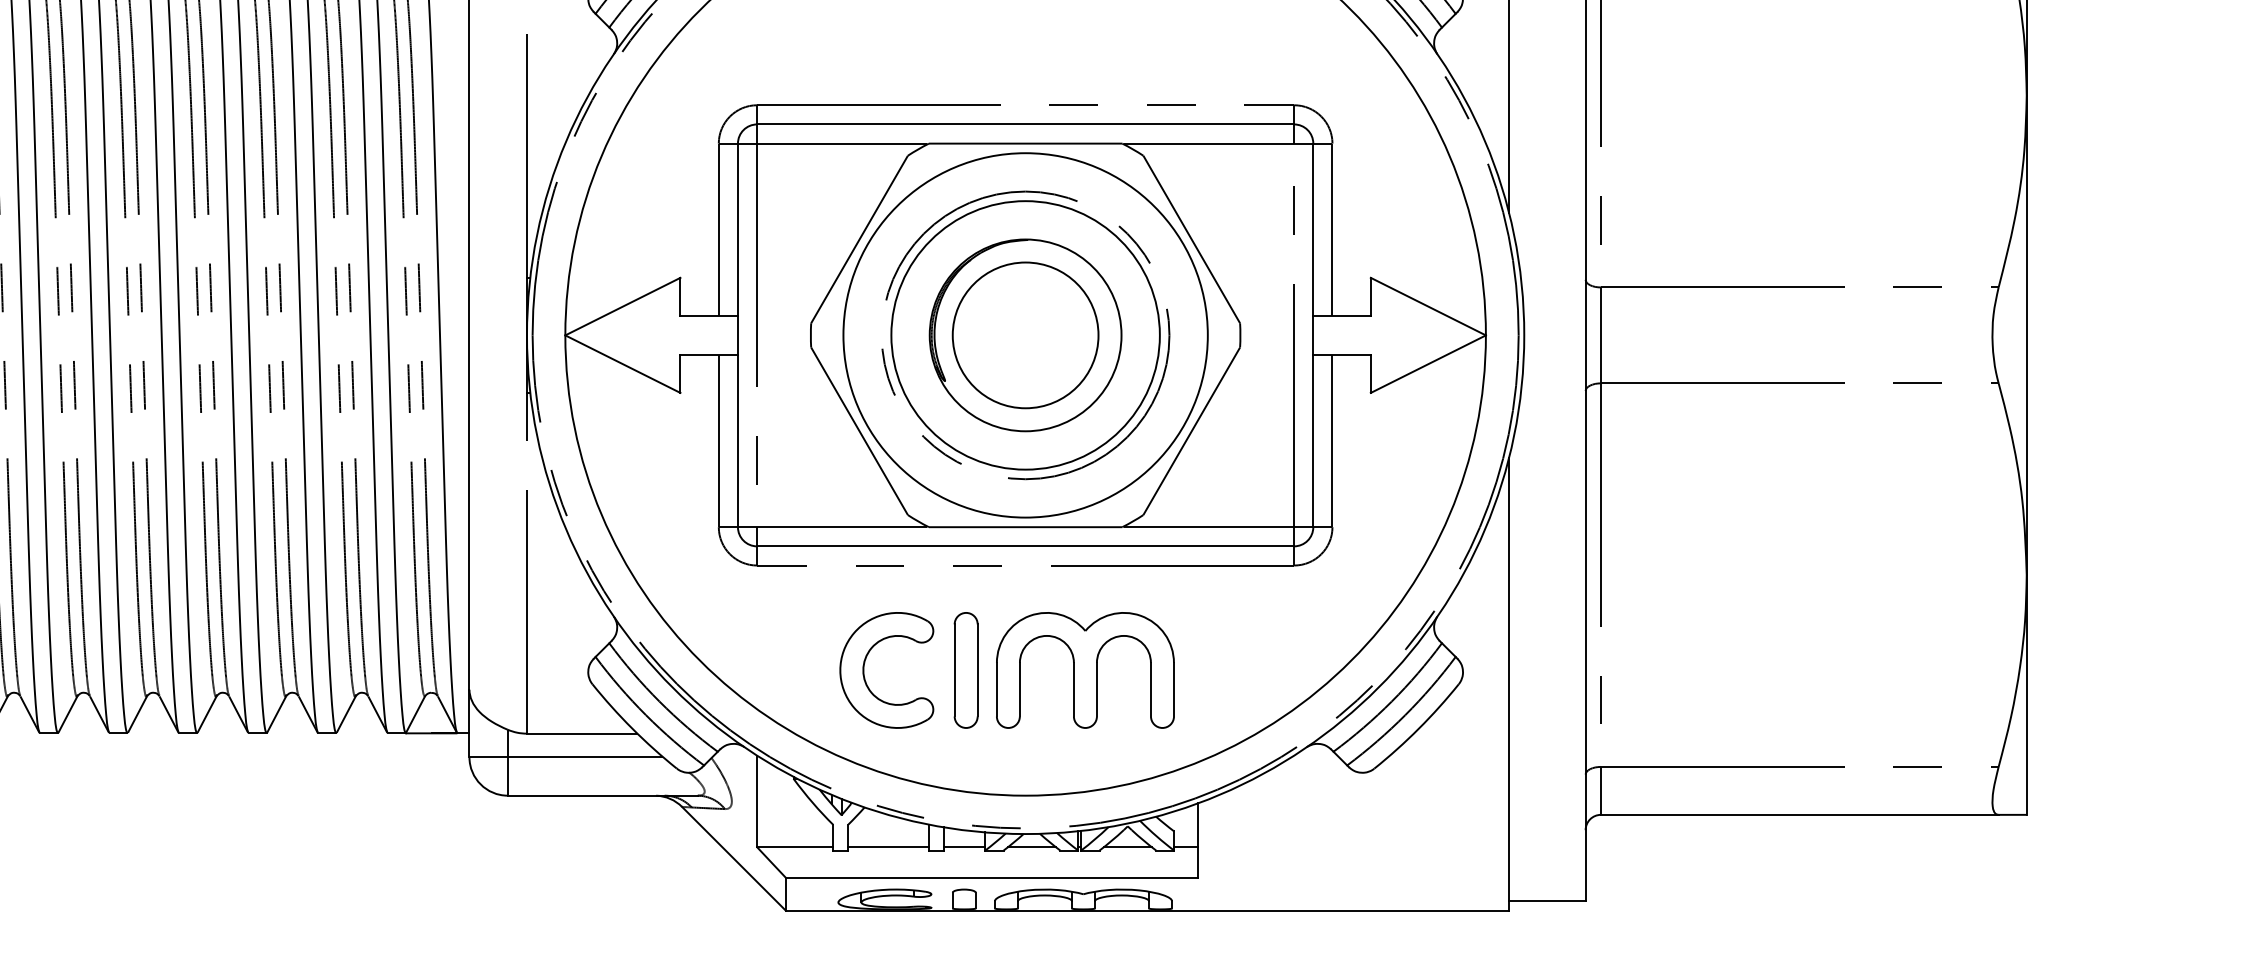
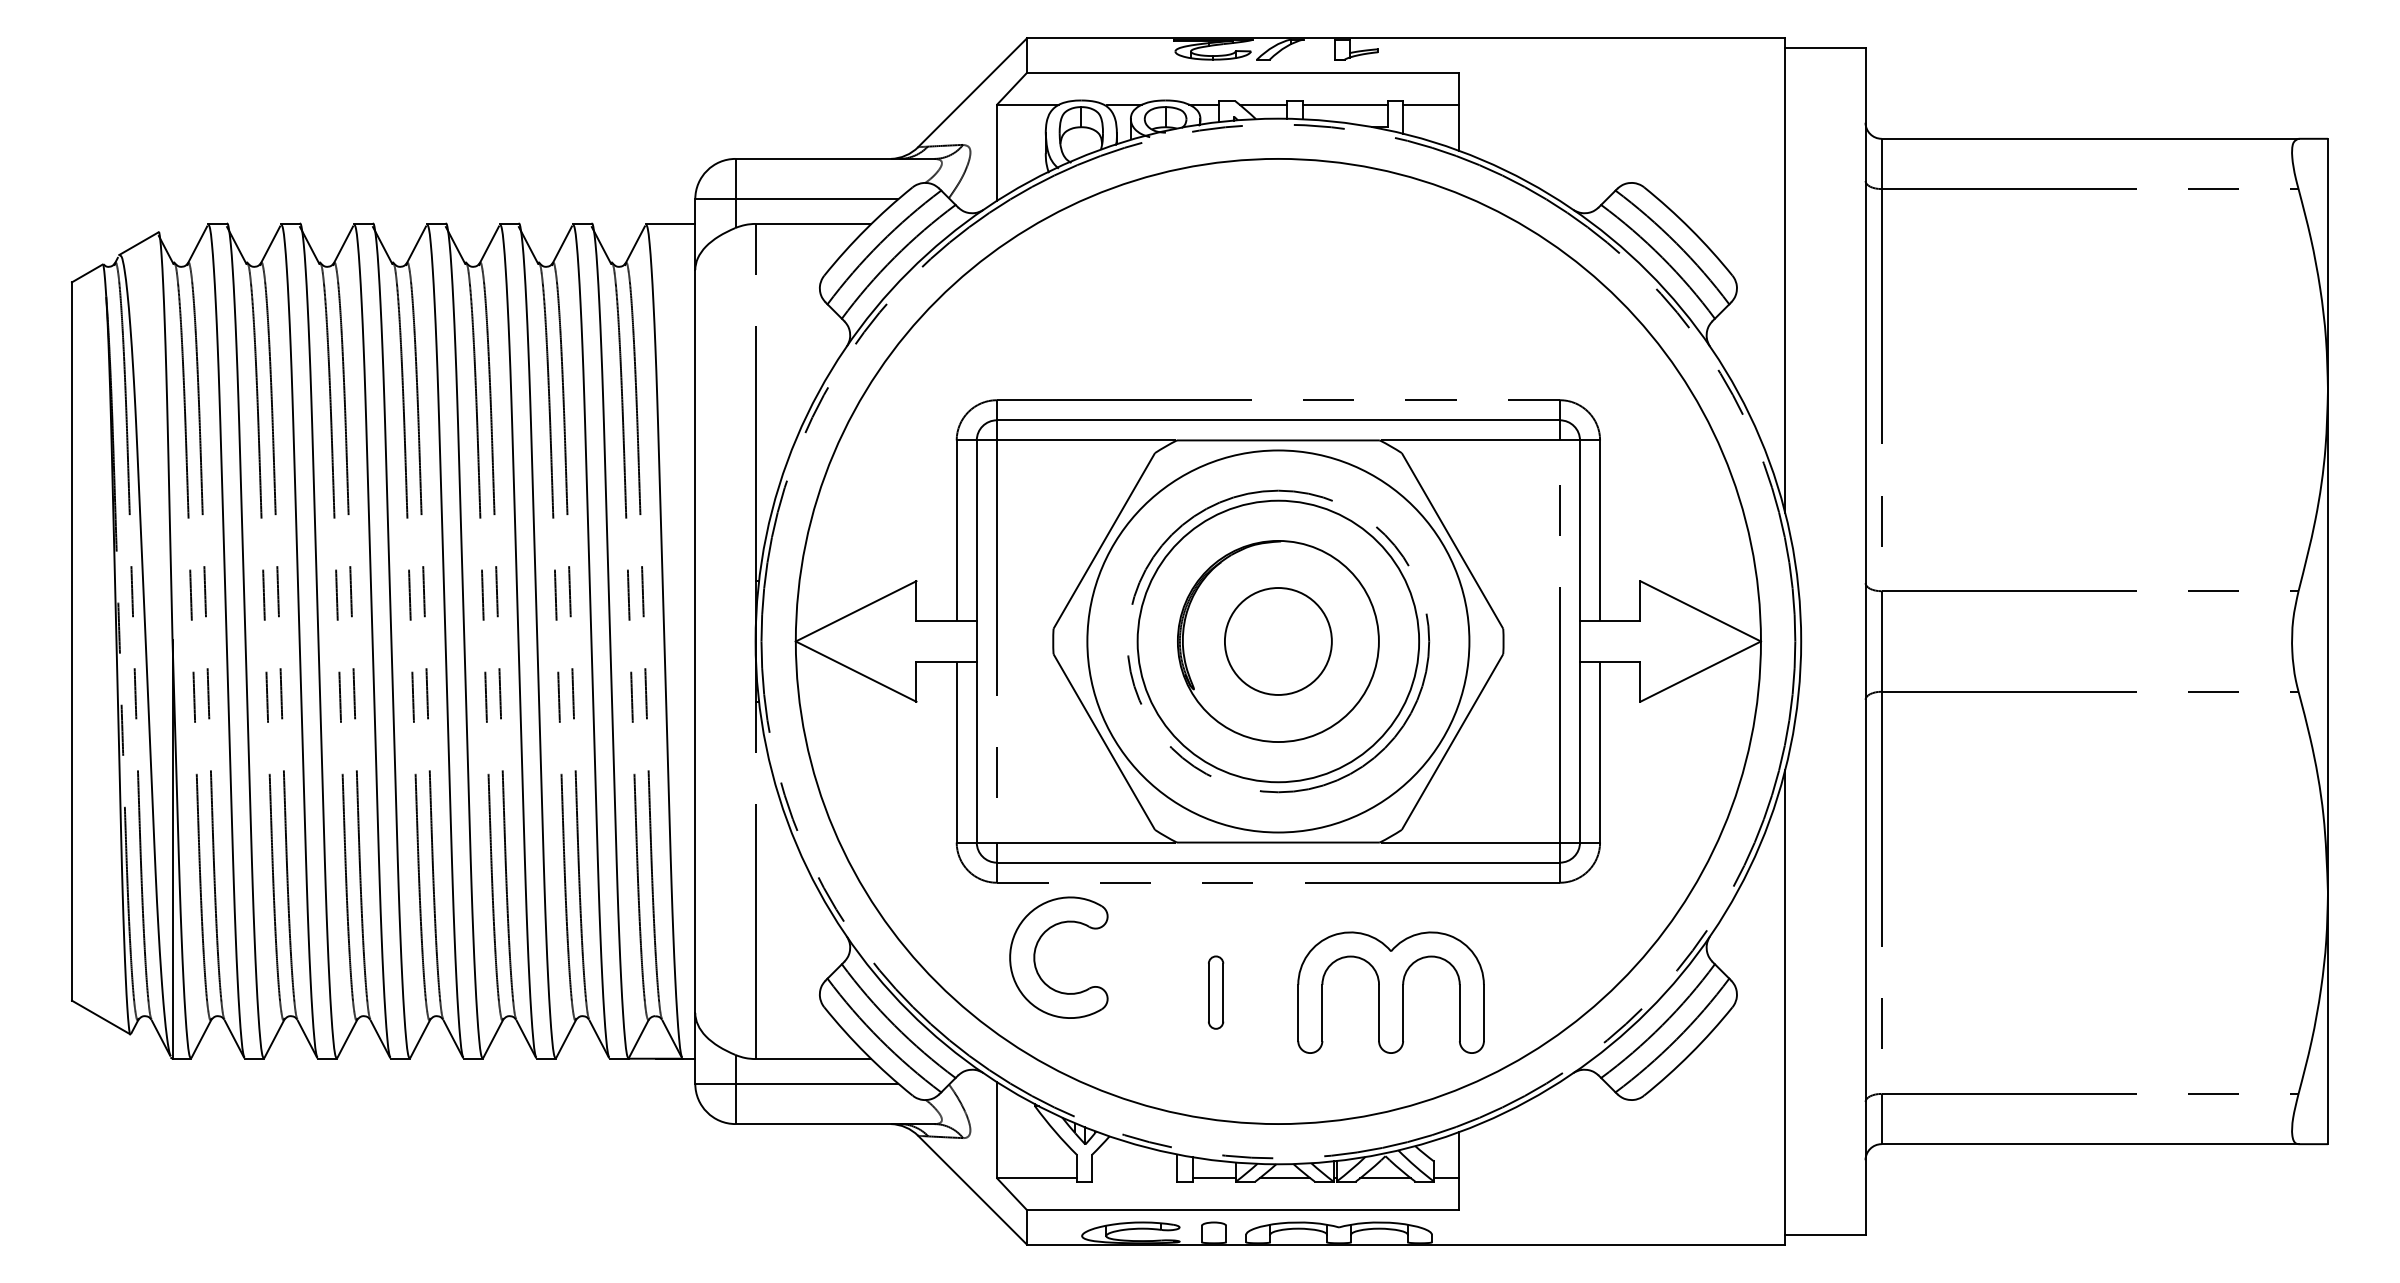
circle: (1025, 335) -> (1278, 641), size x0.7
part: (864, 670) -> (1035, 957), moved
part: (965, 670) -> (1215, 992), size x0.6
part: (1084, 670) -> (1390, 992), moved
line: (888, 847) -> (1134, 1178), removed

